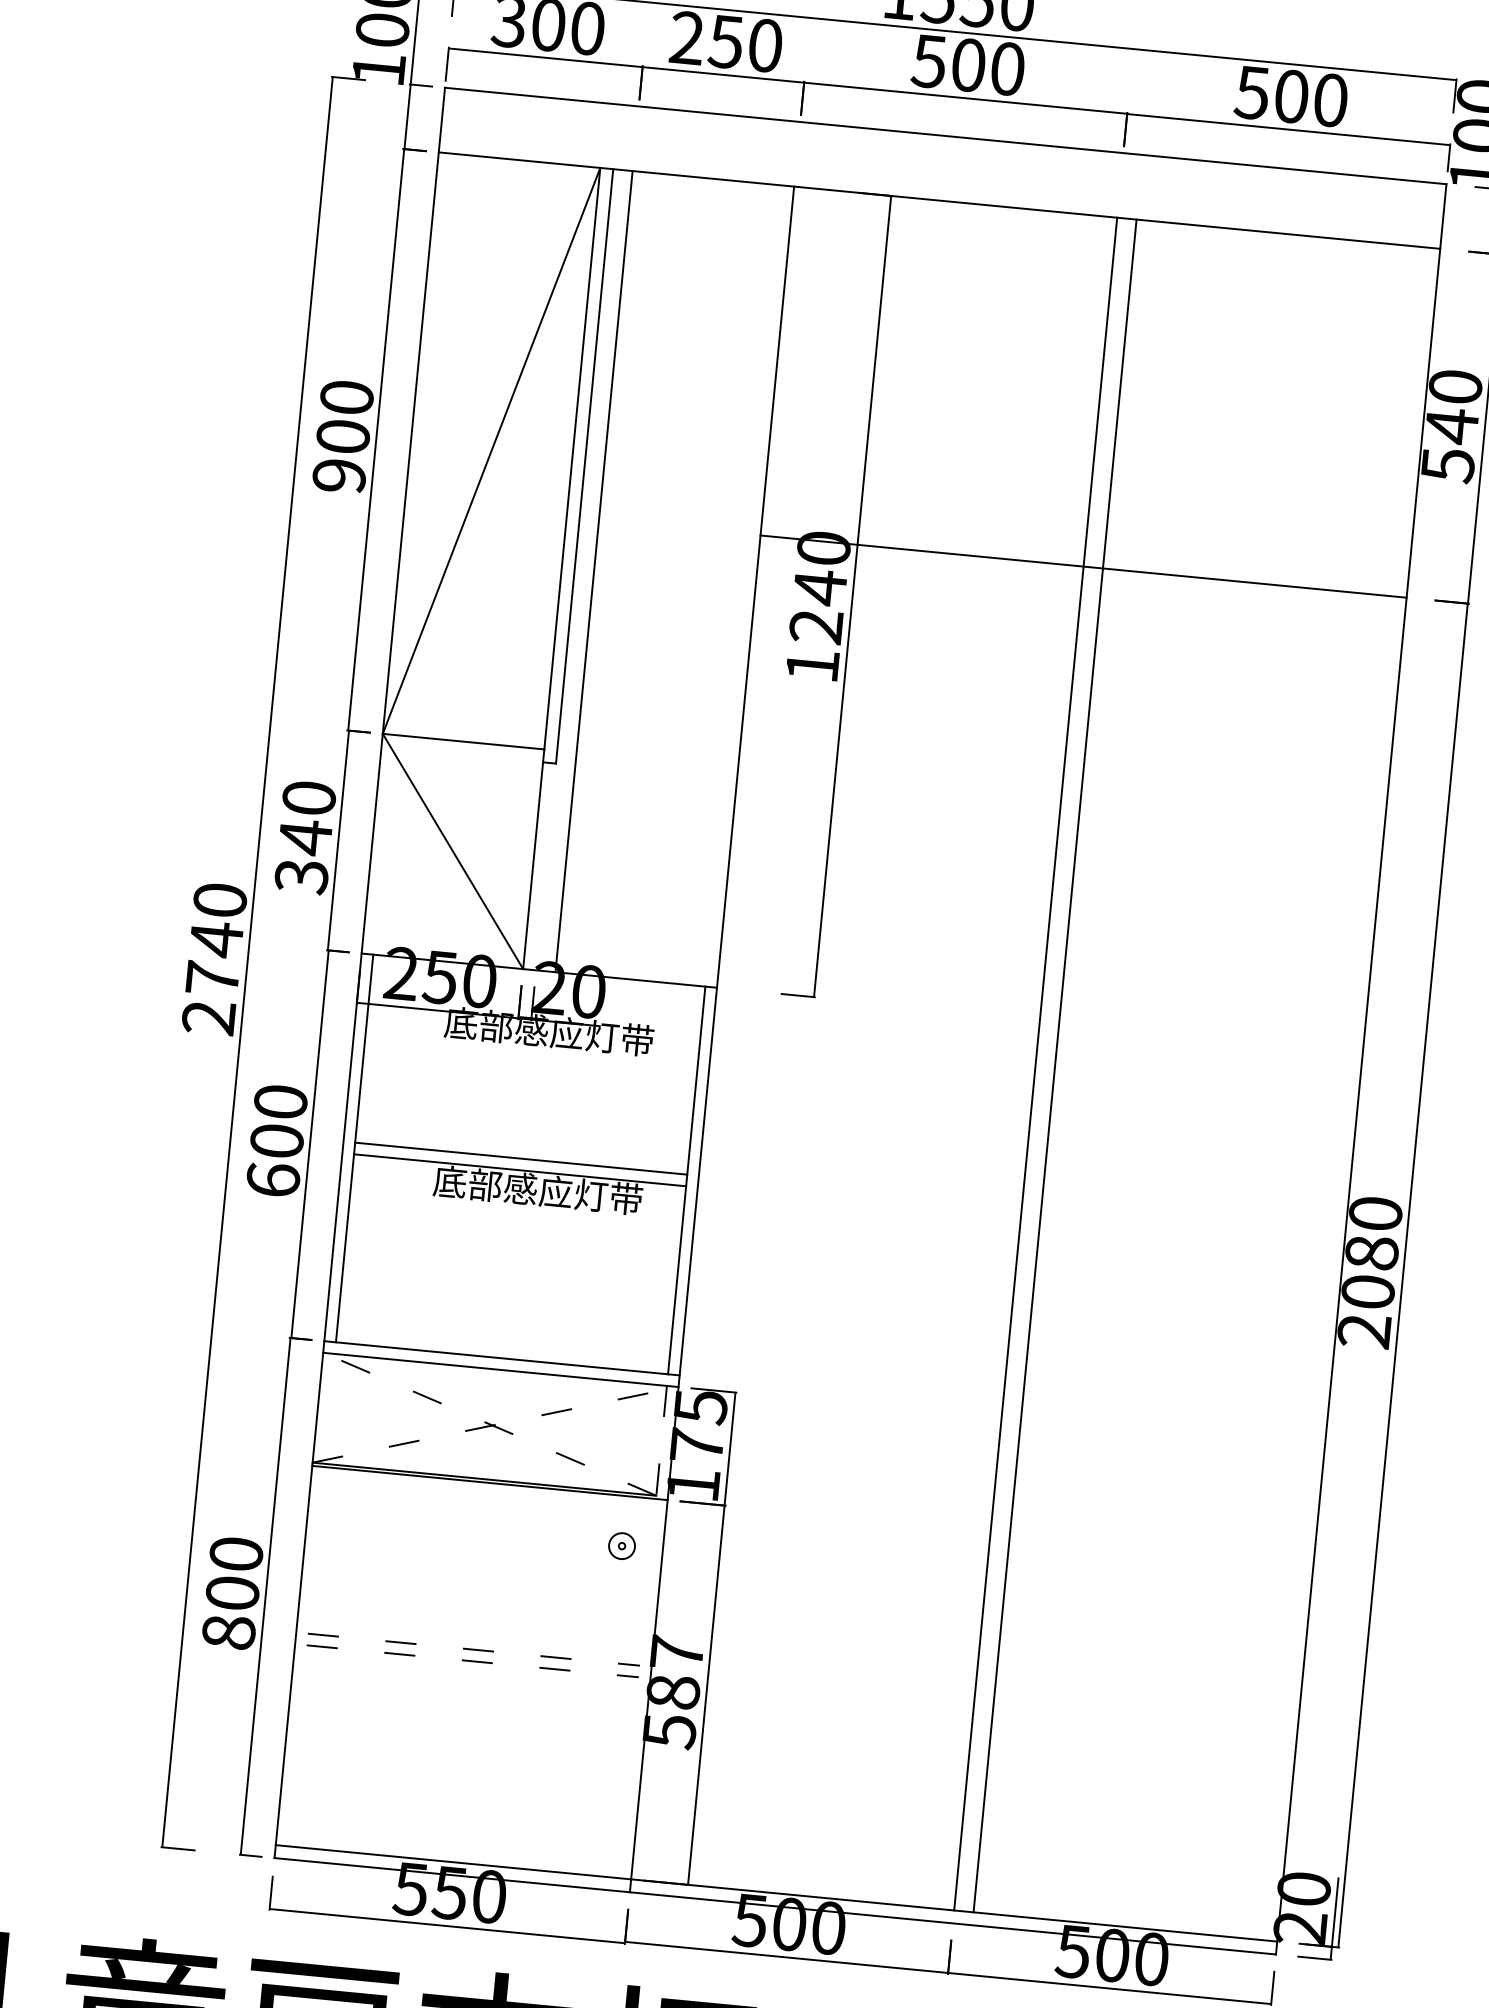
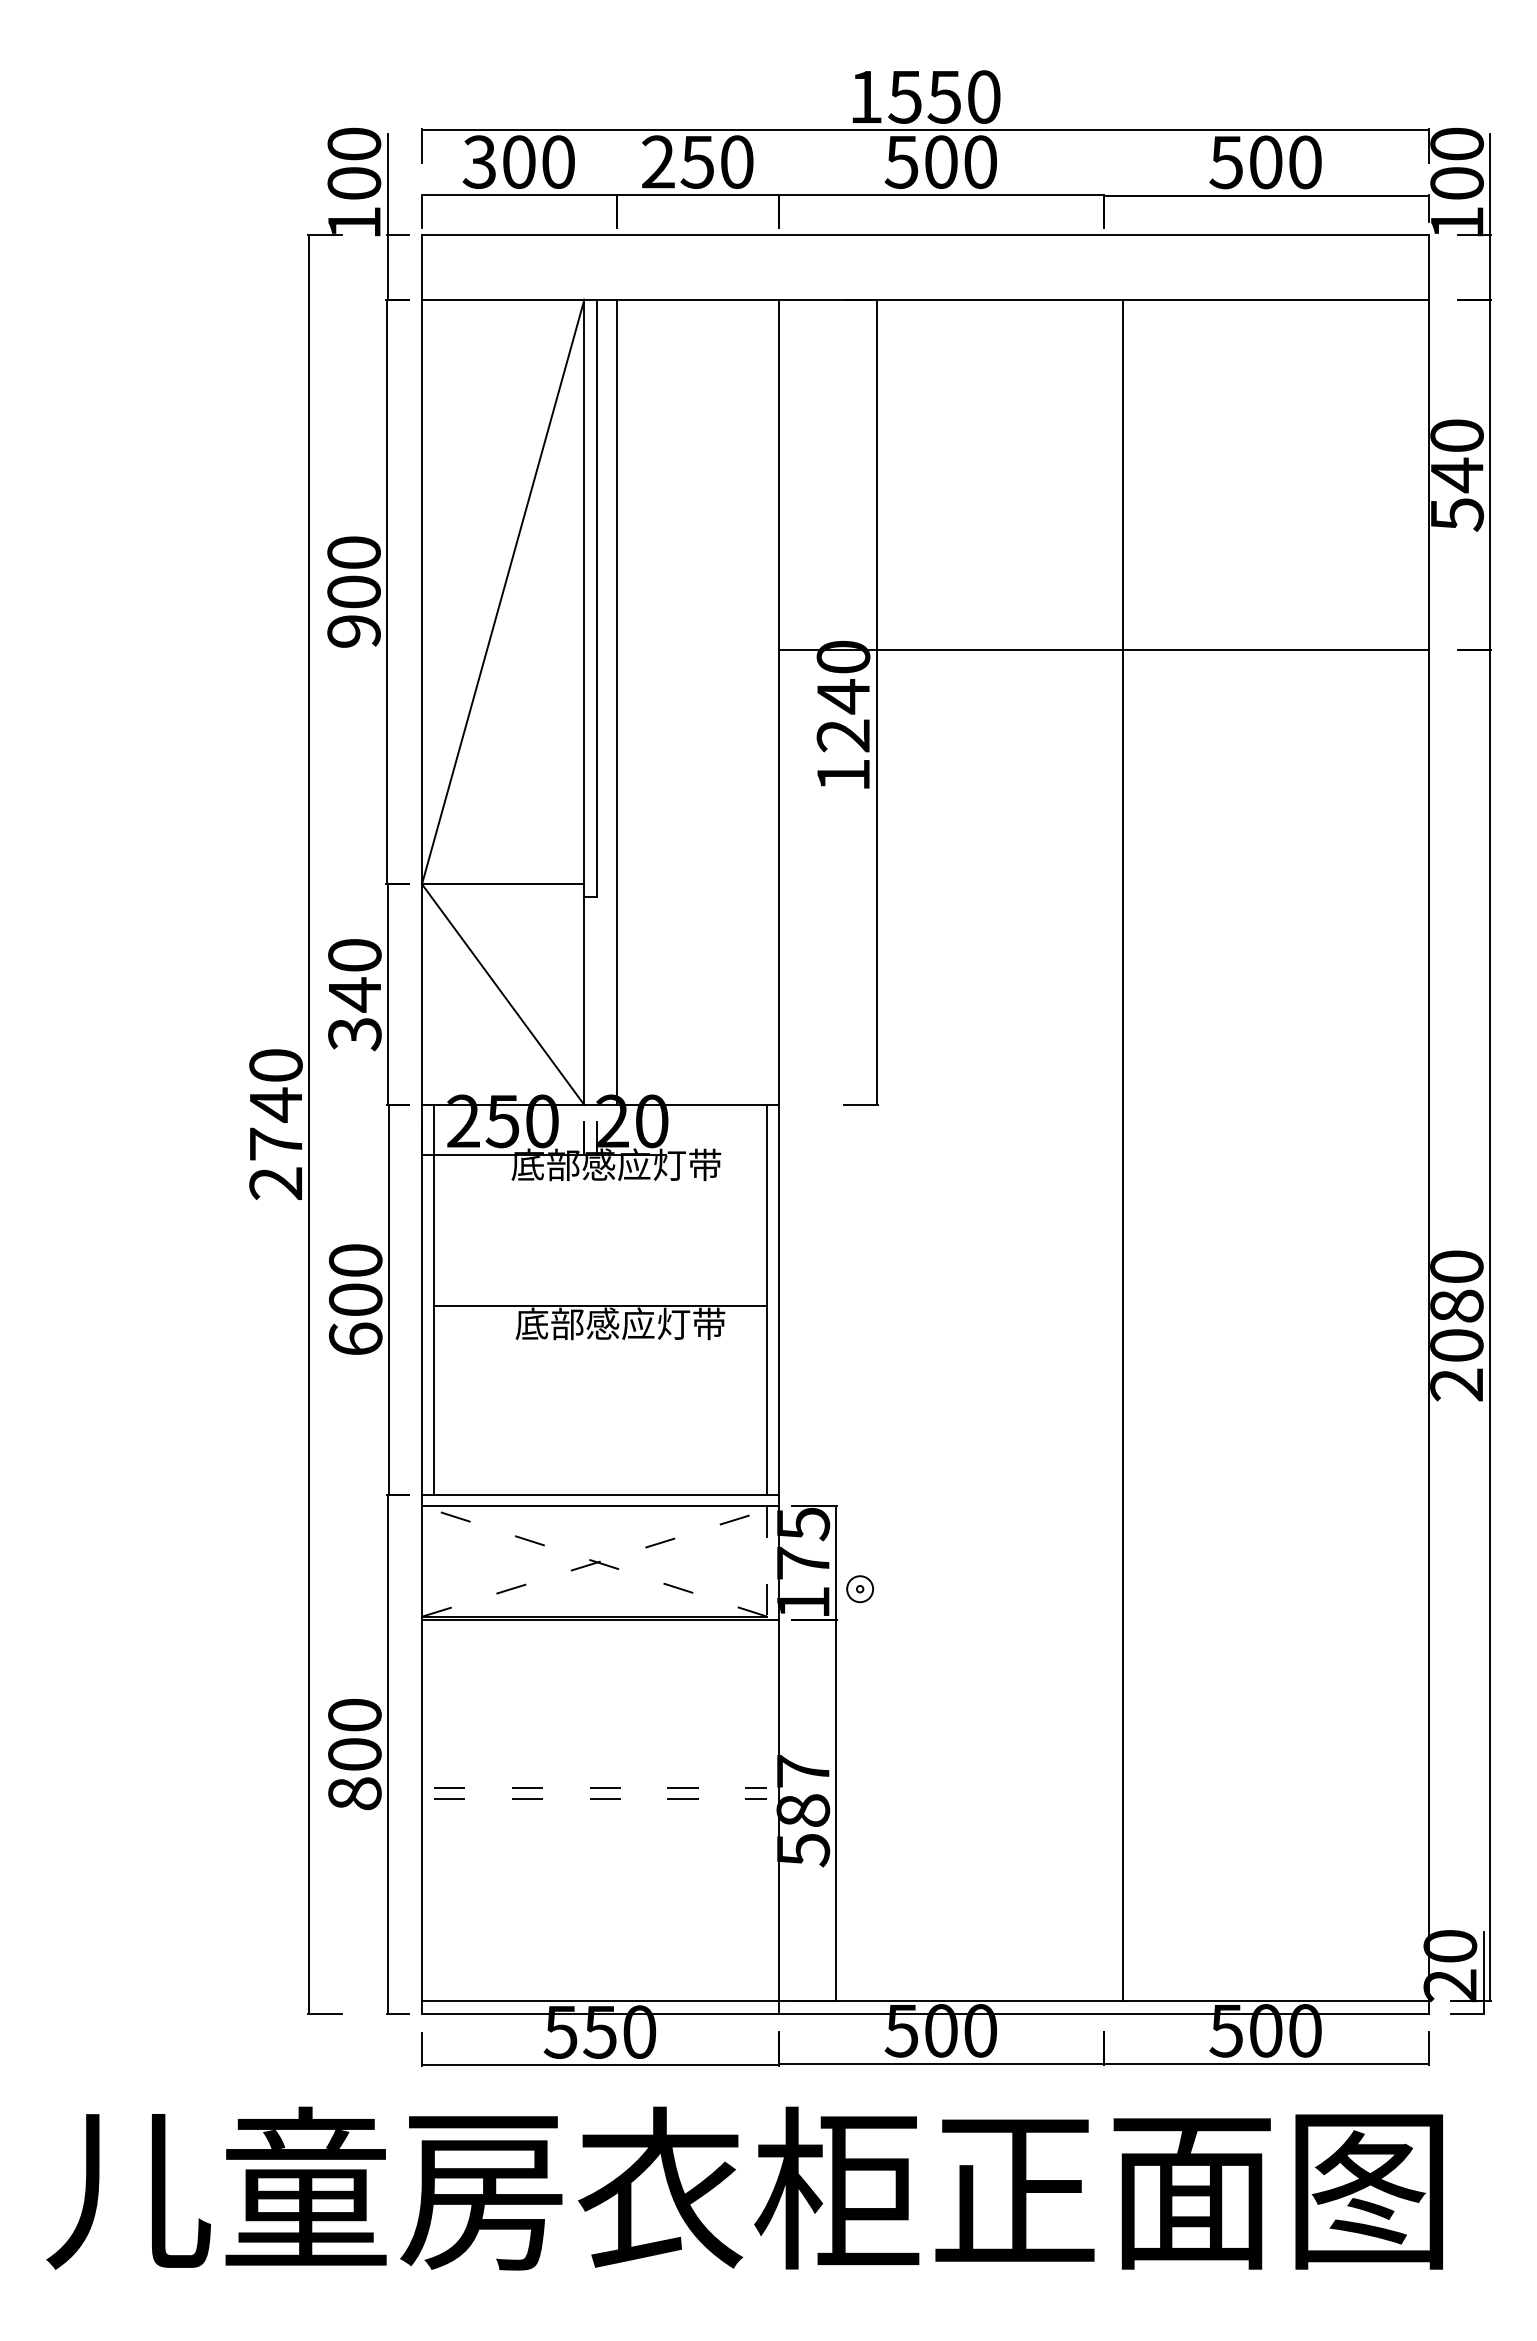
line: (1035, 1064) -> (1103, 1150), removed
line: (521, 1158) -> (600, 1293), removed
part: (621, 1546) -> (859, 1589), moved

